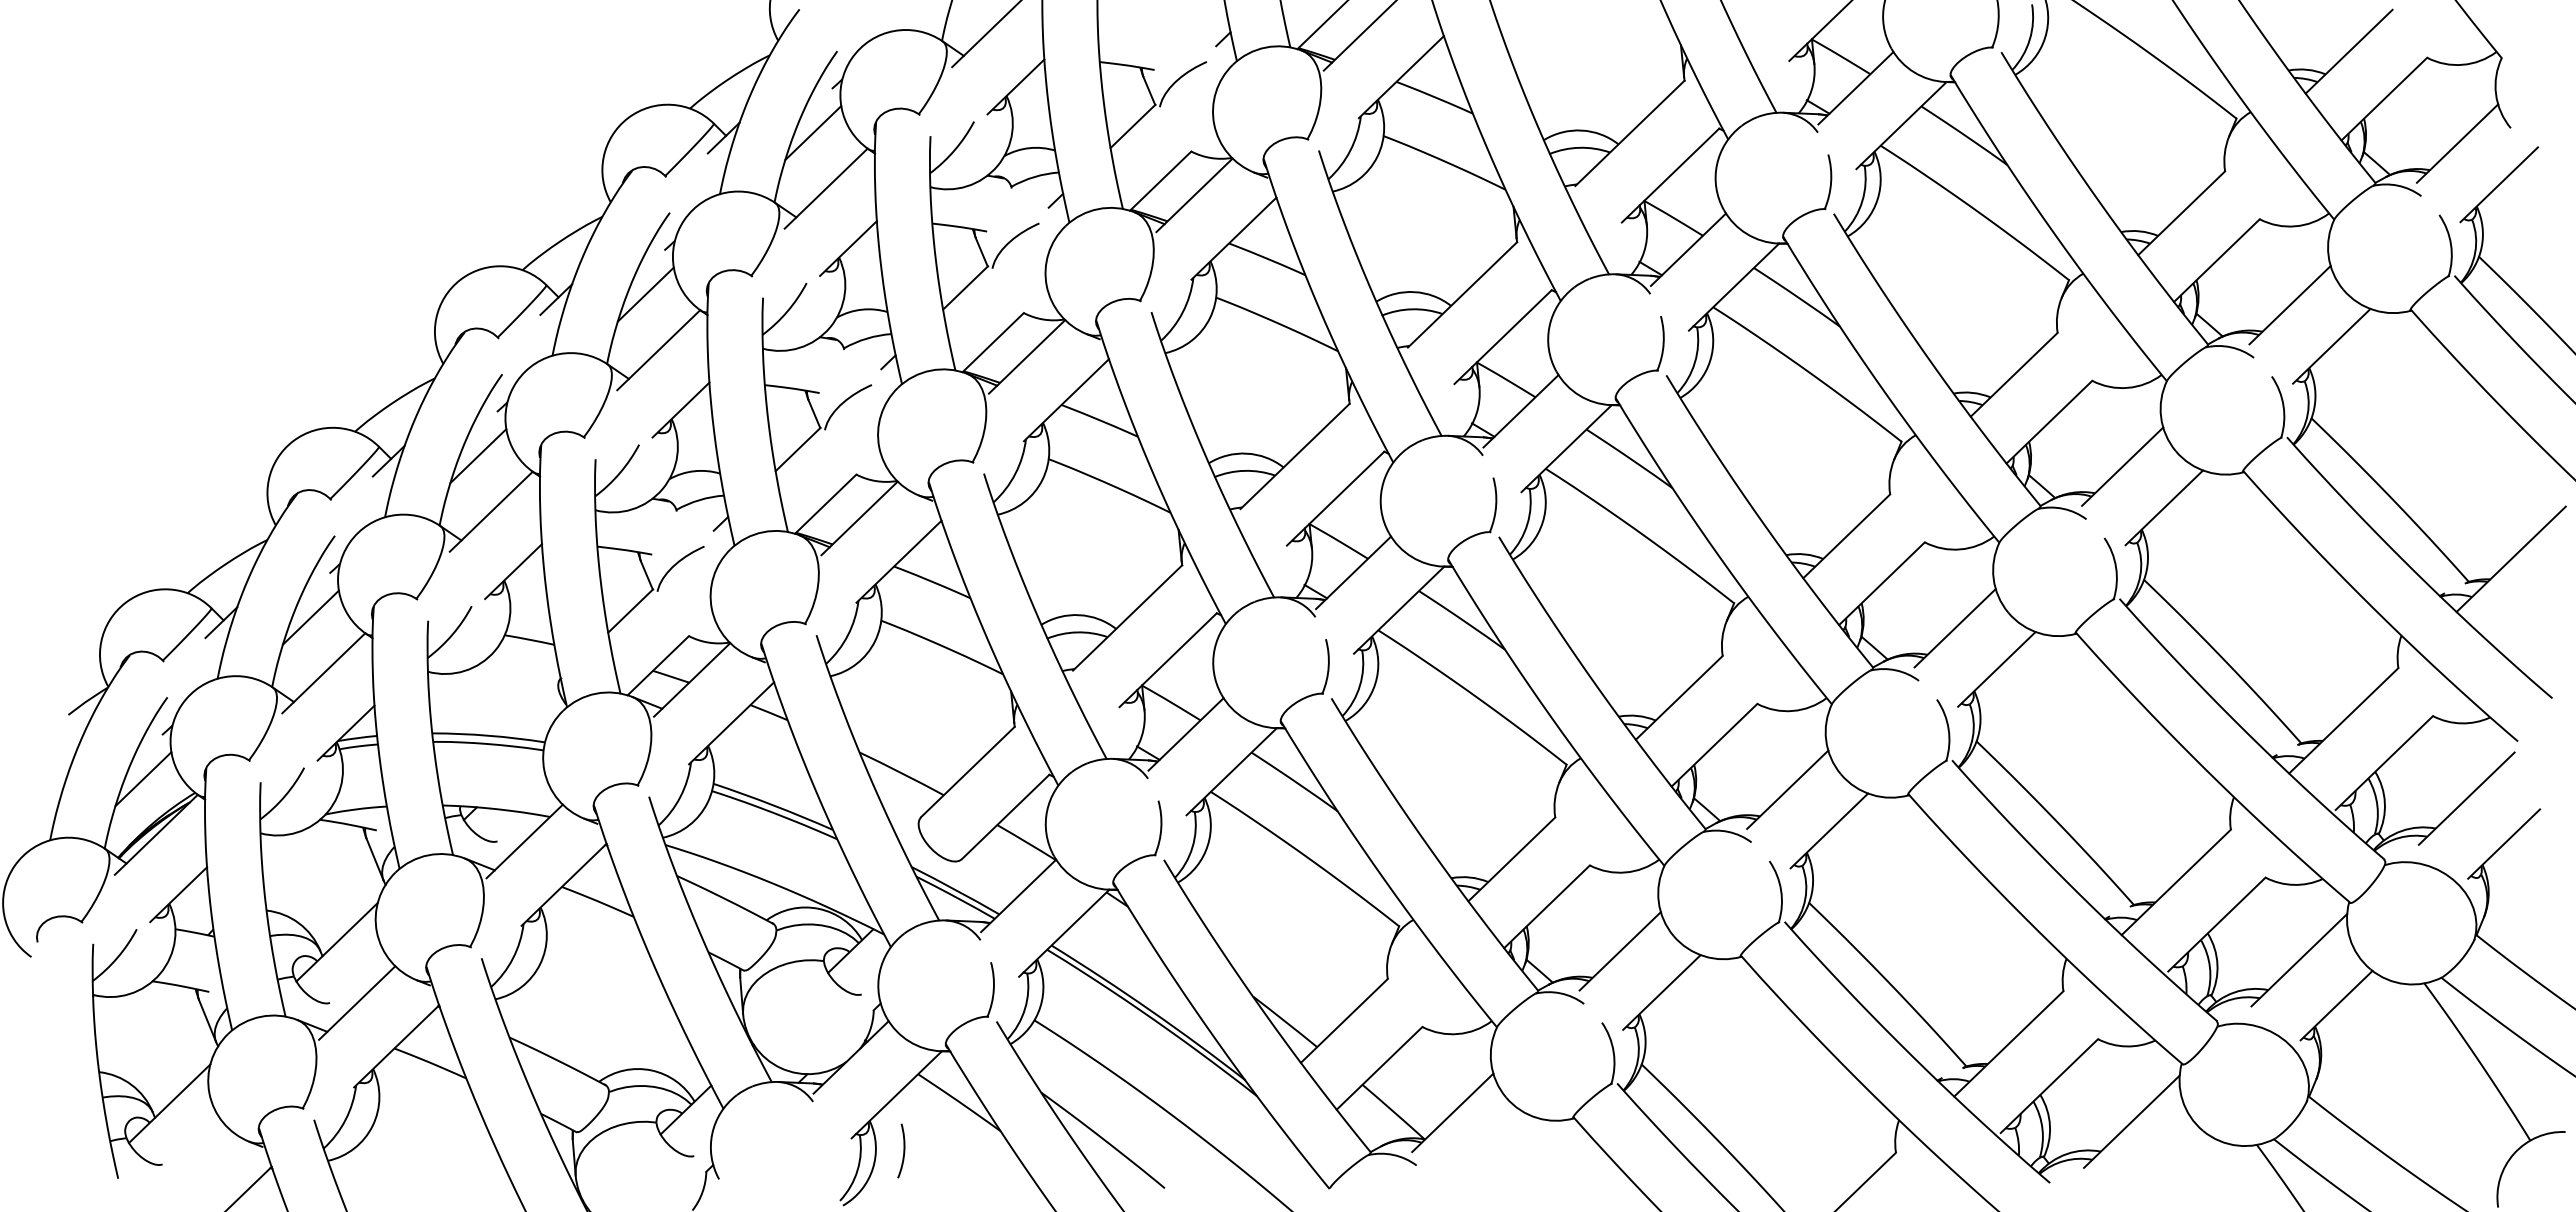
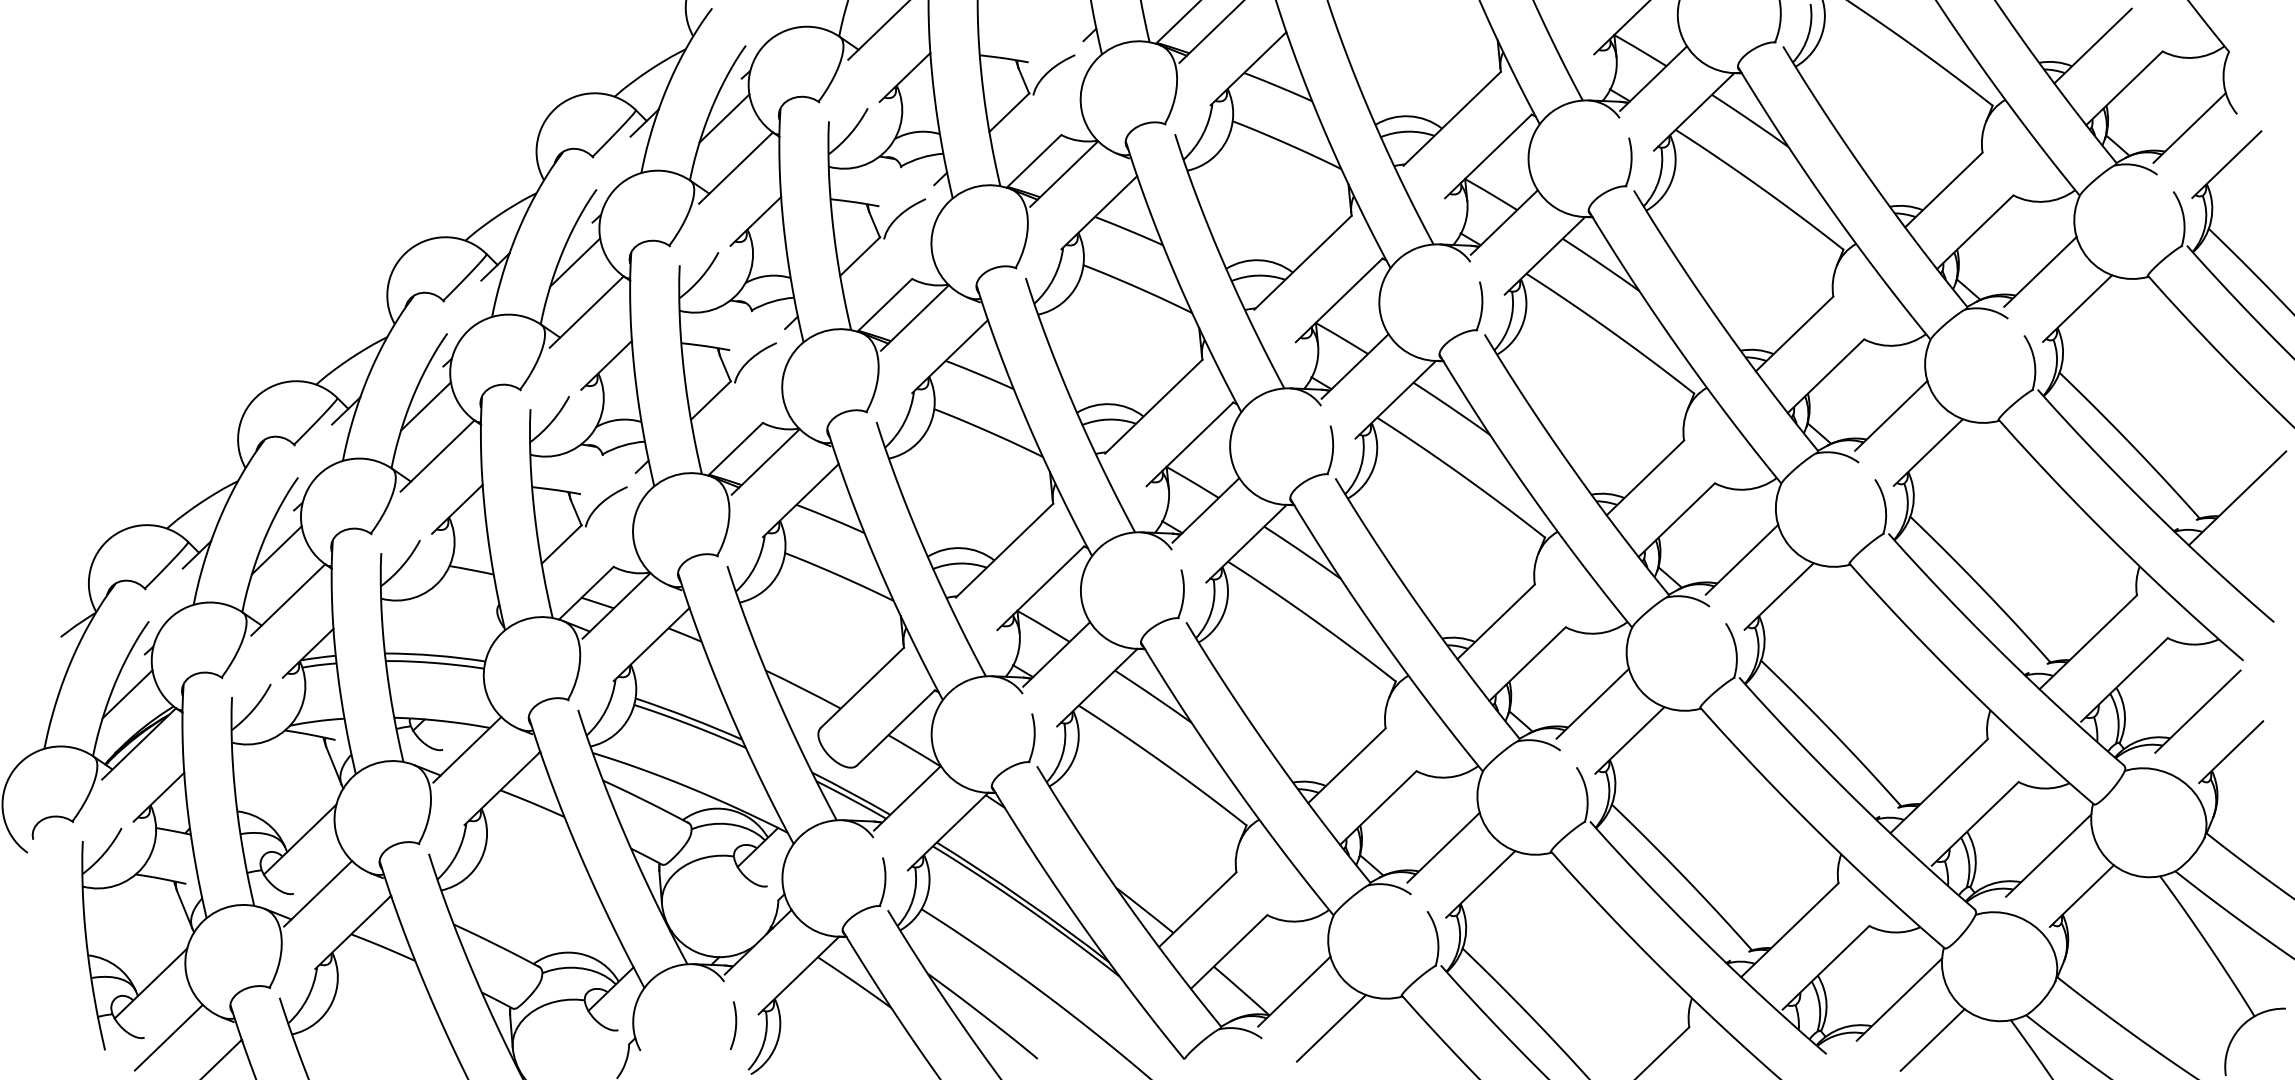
arc: (903, 1150) -> (735, 1025), moved
line: (1494, 1153) -> (1331, 1027), added
line: (189, 1164) -> (168, 1037), added
line: (2169, 1166) -> (1933, 1039), added

